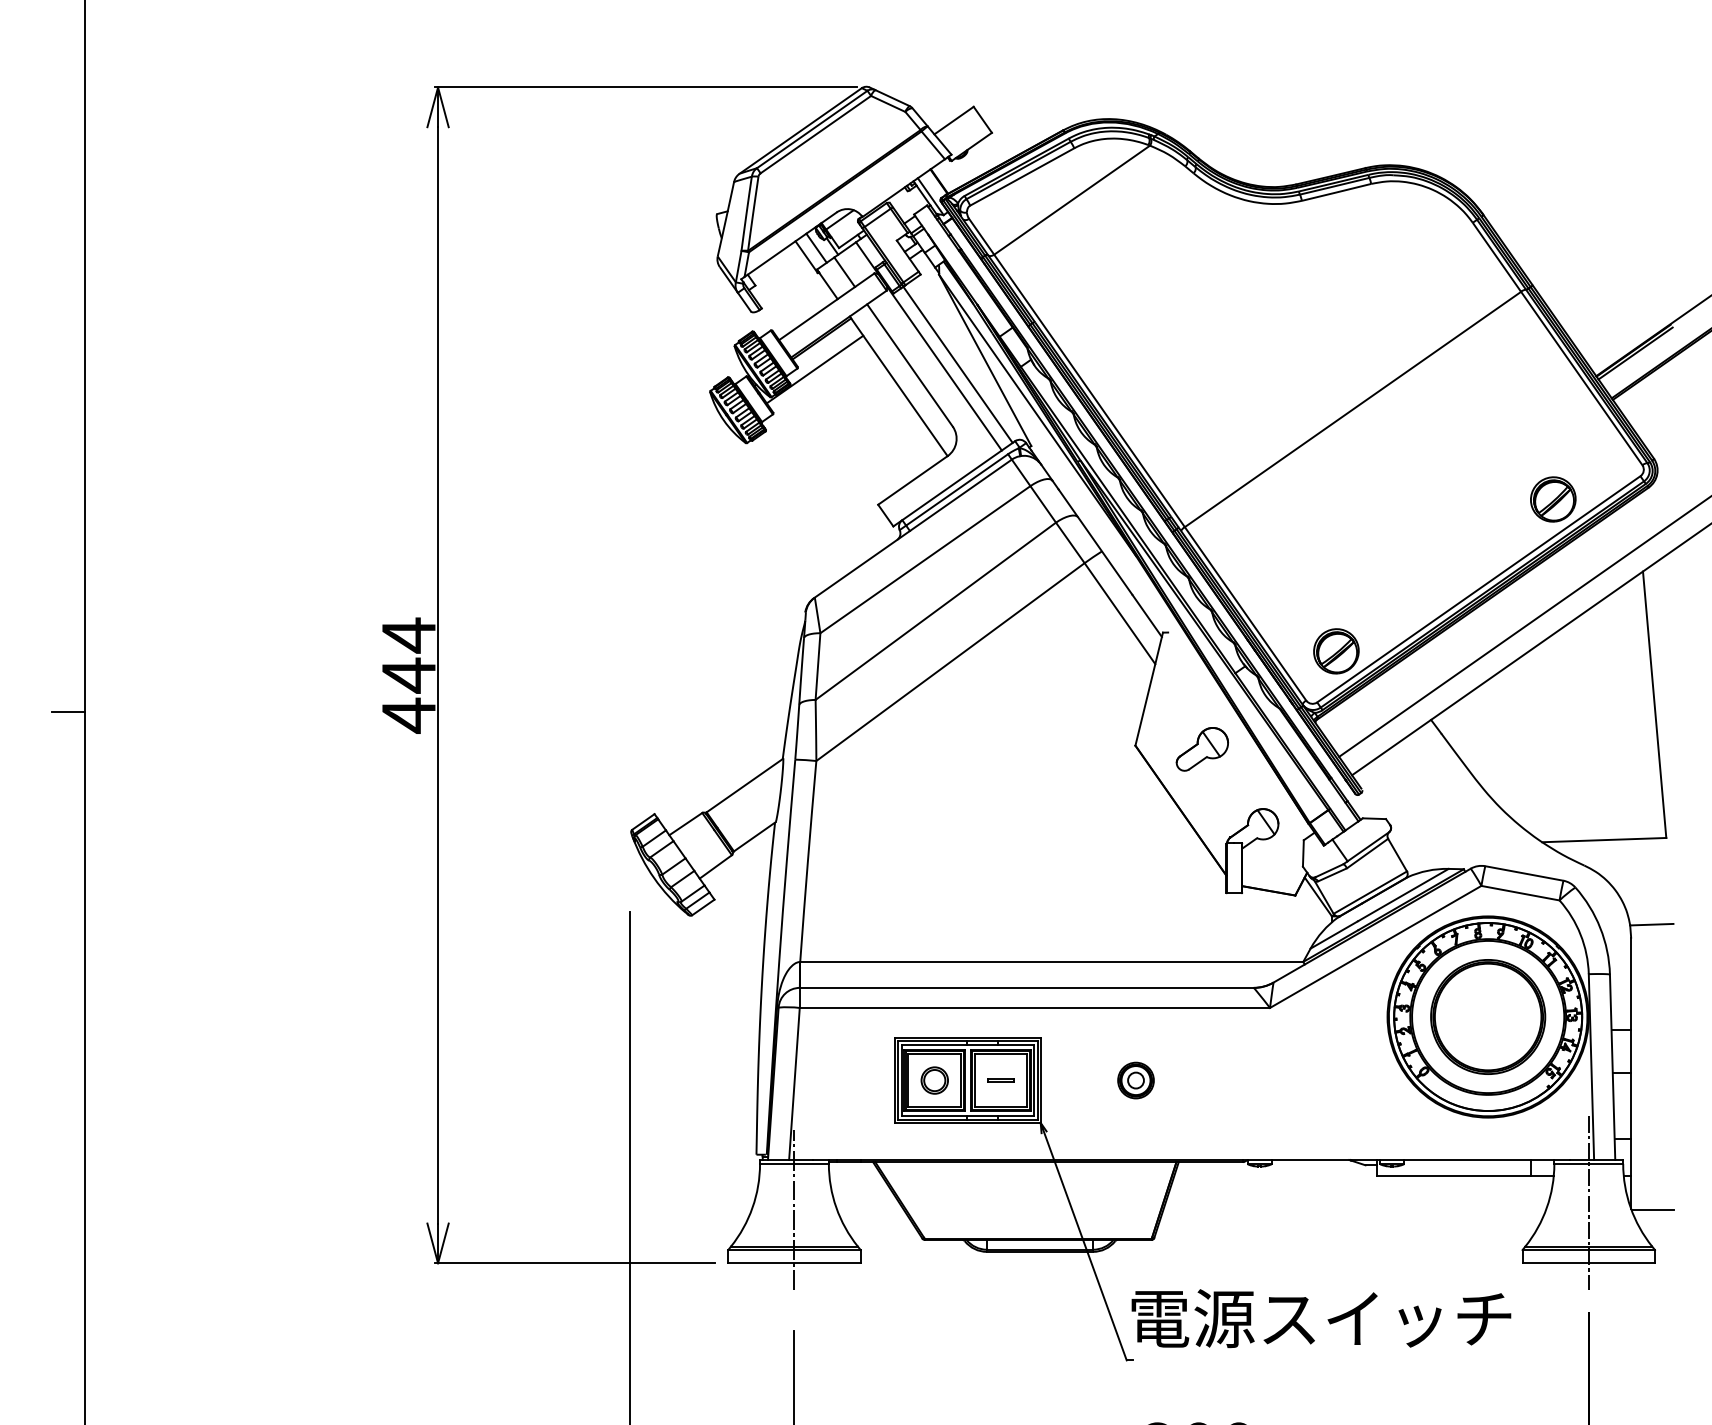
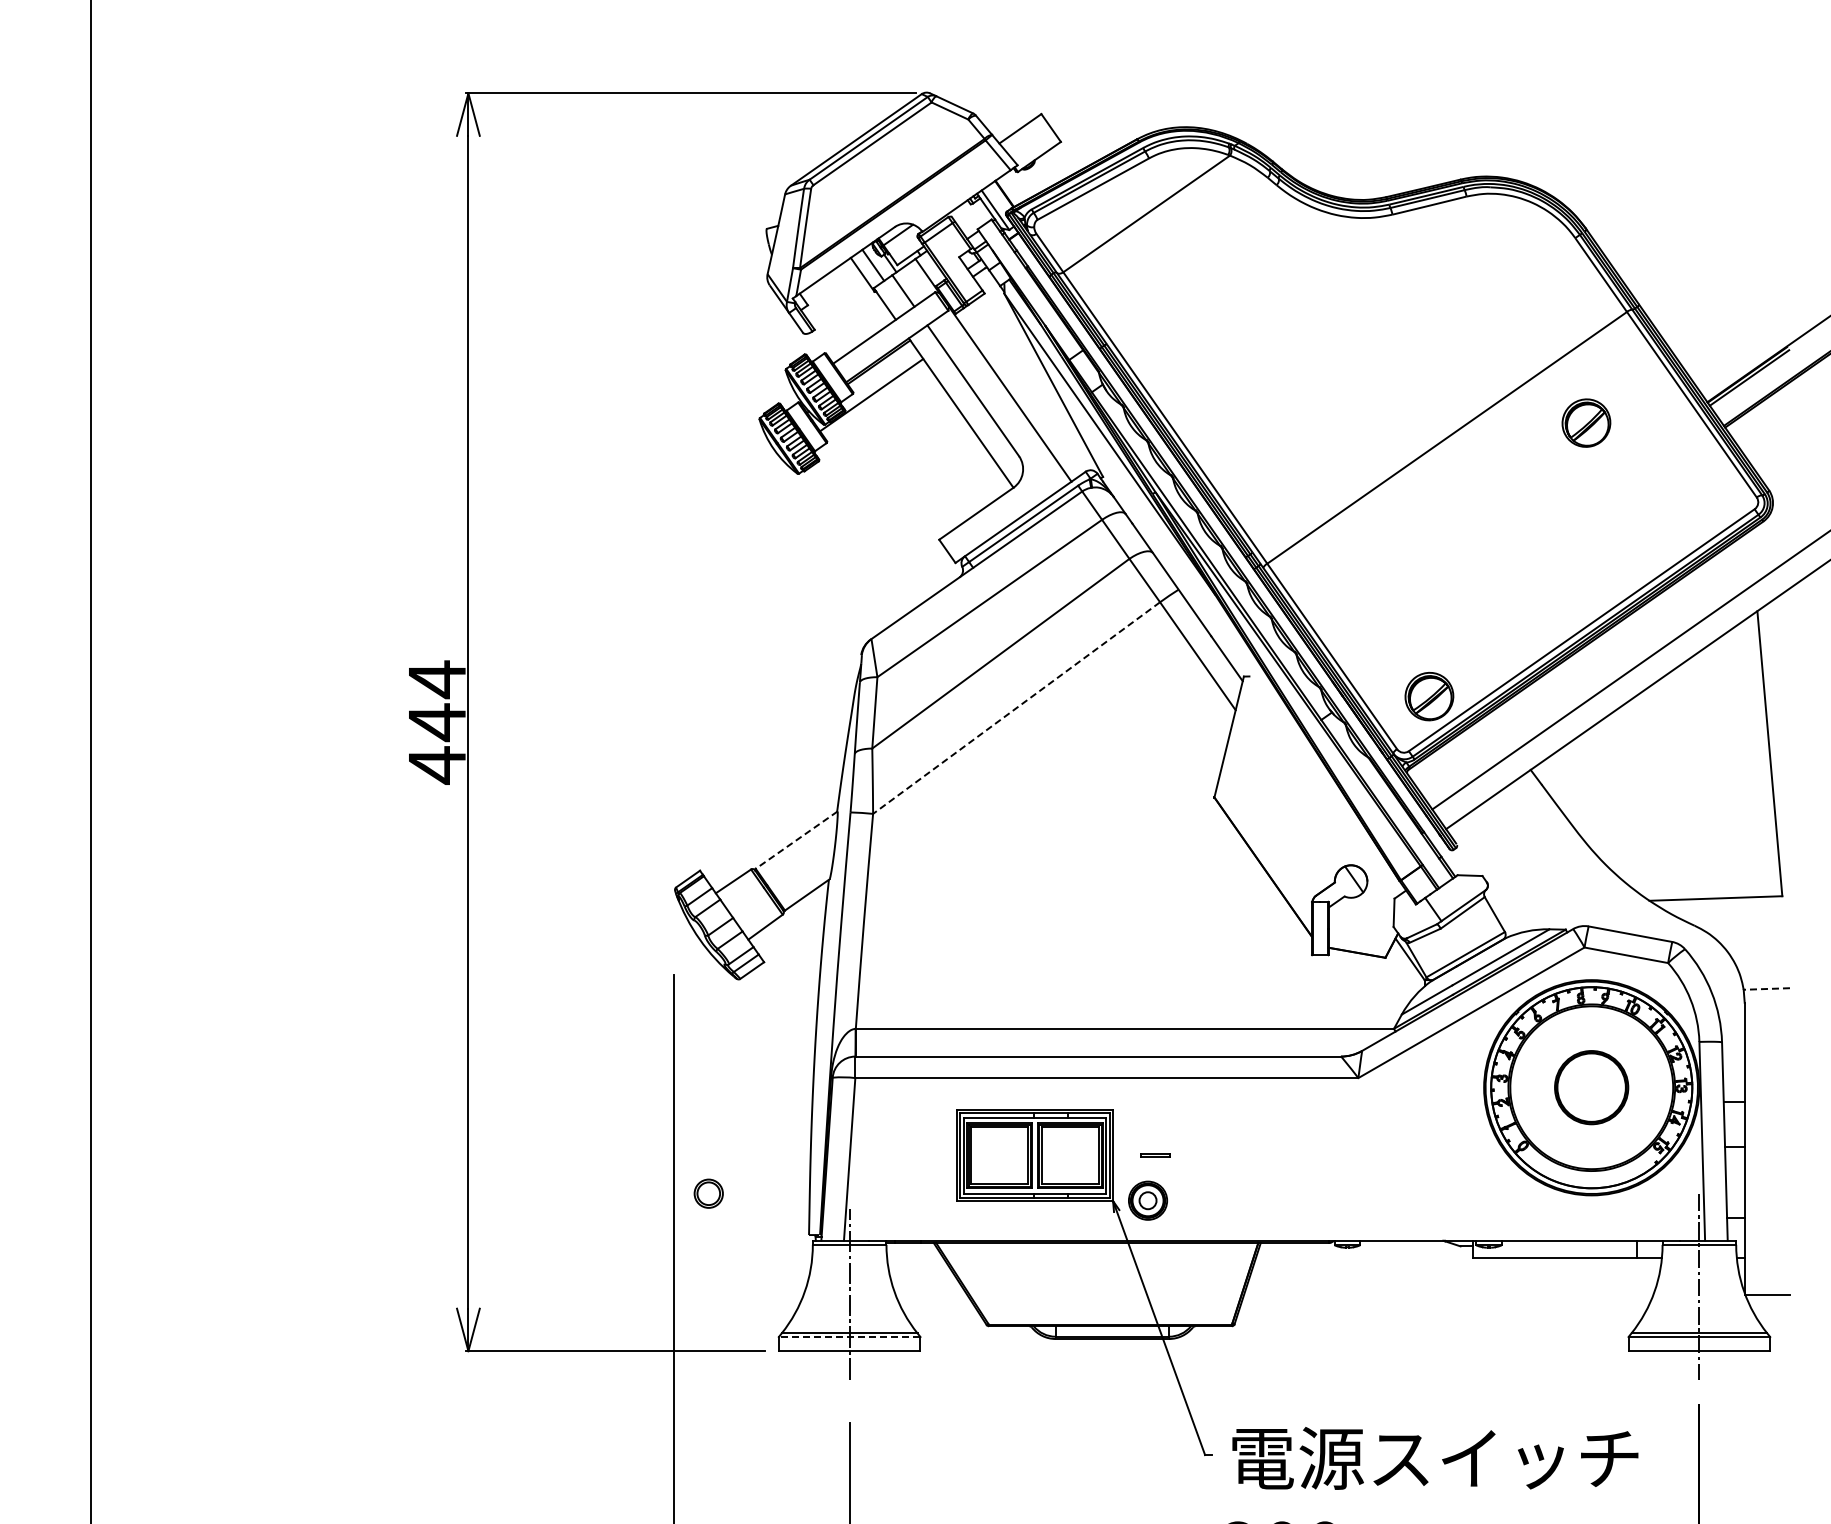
line: (957, 364) -> (1024, 389), removed
part: (1553, 498) -> (1586, 422), moved
line: (950, 662) -> (1016, 708), solid -> dashed
line: (67, 712) -> (72, 761), removed
part: (1201, 749) -> (1285, 801), removed
line: (744, 785) -> (796, 840), solid -> dashed
line: (1651, 925) -> (1766, 989), solid -> dashed
part: (1487, 1016) -> (1591, 1087), size x0.6
line: (1000, 1079) -> (1155, 1154), moved
part: (934, 1080) -> (708, 1193), moved
part: (1136, 1080) -> (1148, 1200), moved
line: (794, 1250) -> (849, 1337), solid -> dashed
text: (1321, 1318) -> (1435, 1458), moved

